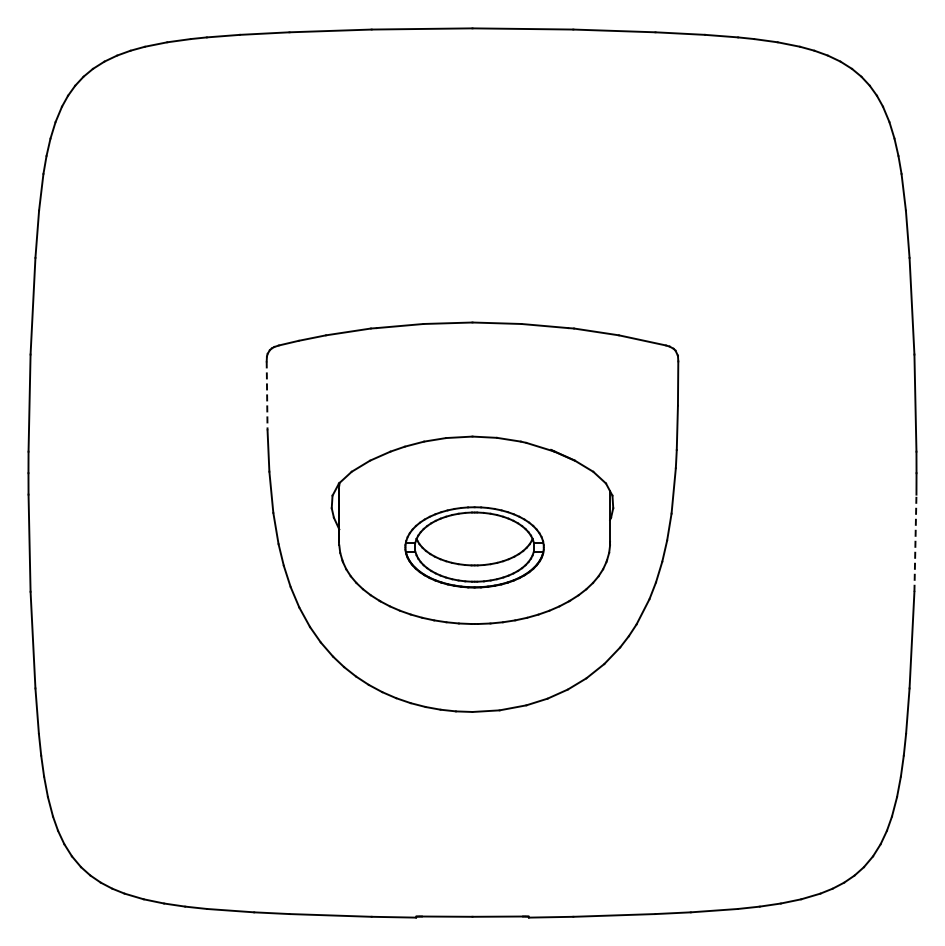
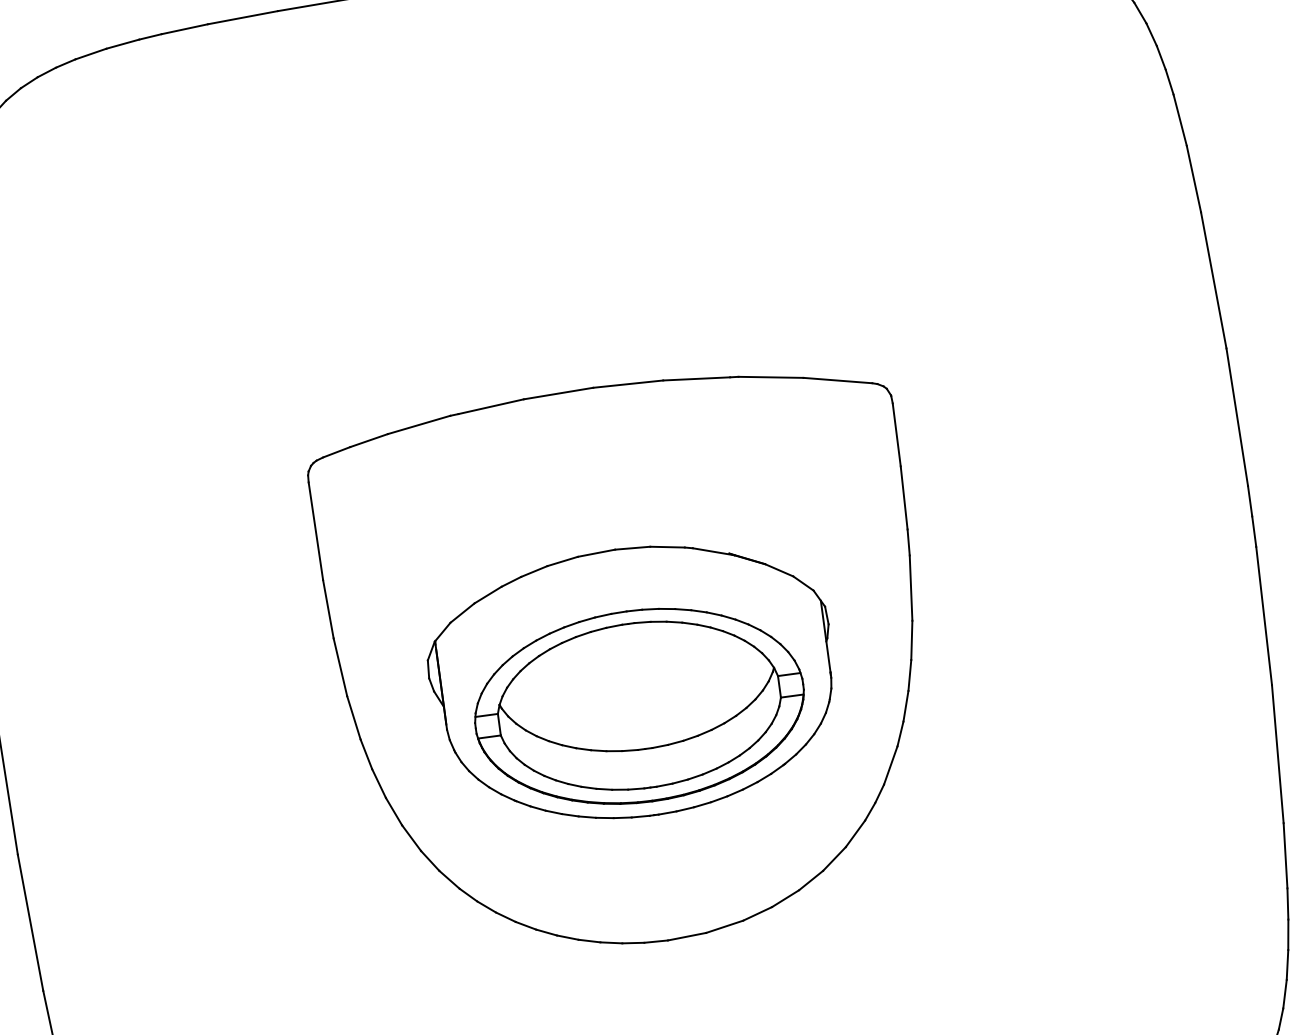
line: (267, 396) -> (316, 532), dashed -> solid
line: (915, 543) -> (1264, 616), dashed -> solid
part: (474, 547) -> (639, 706), size x1.67

